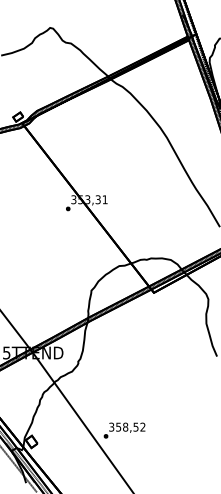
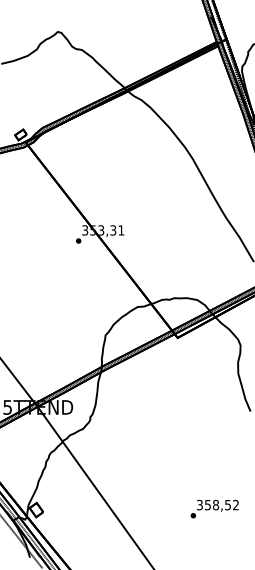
text: (124, 430) -> (214, 508), moved

